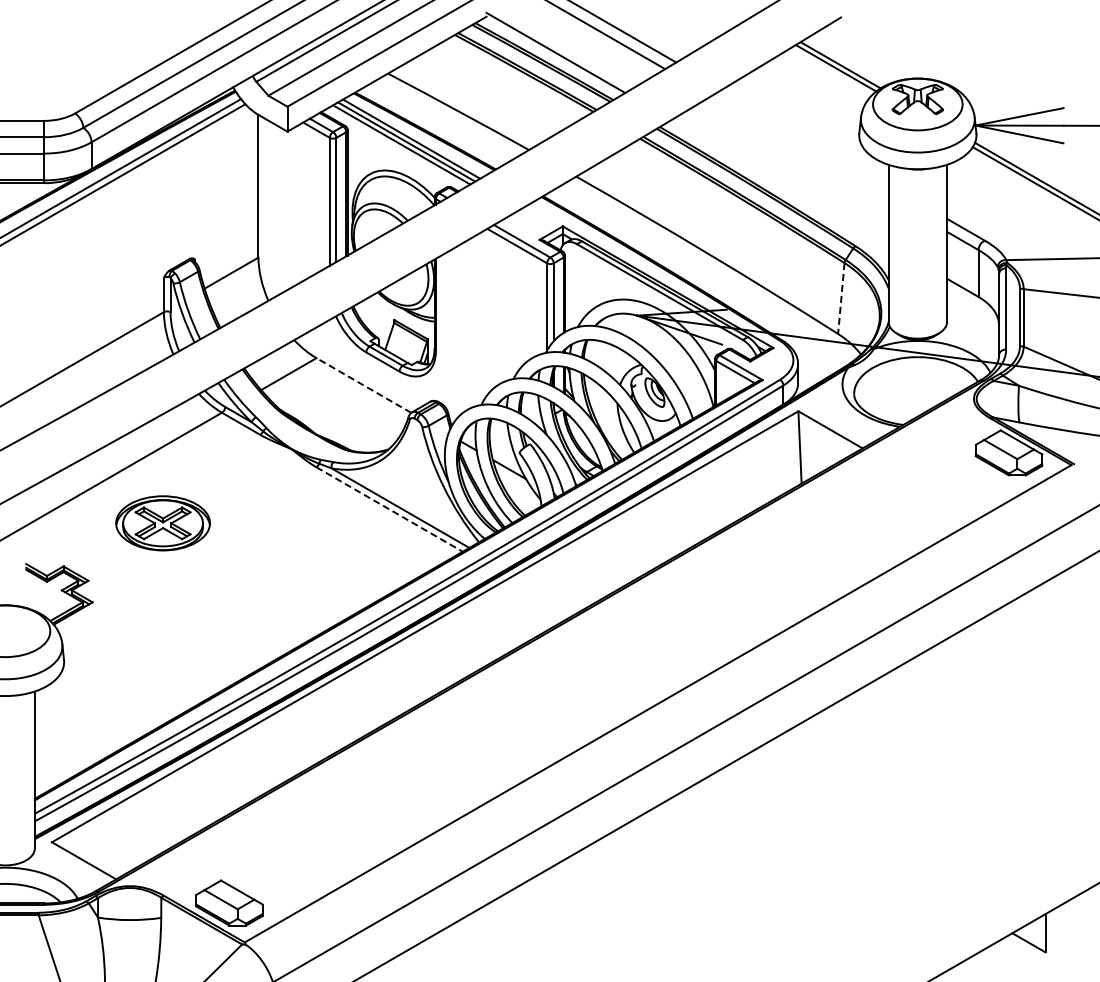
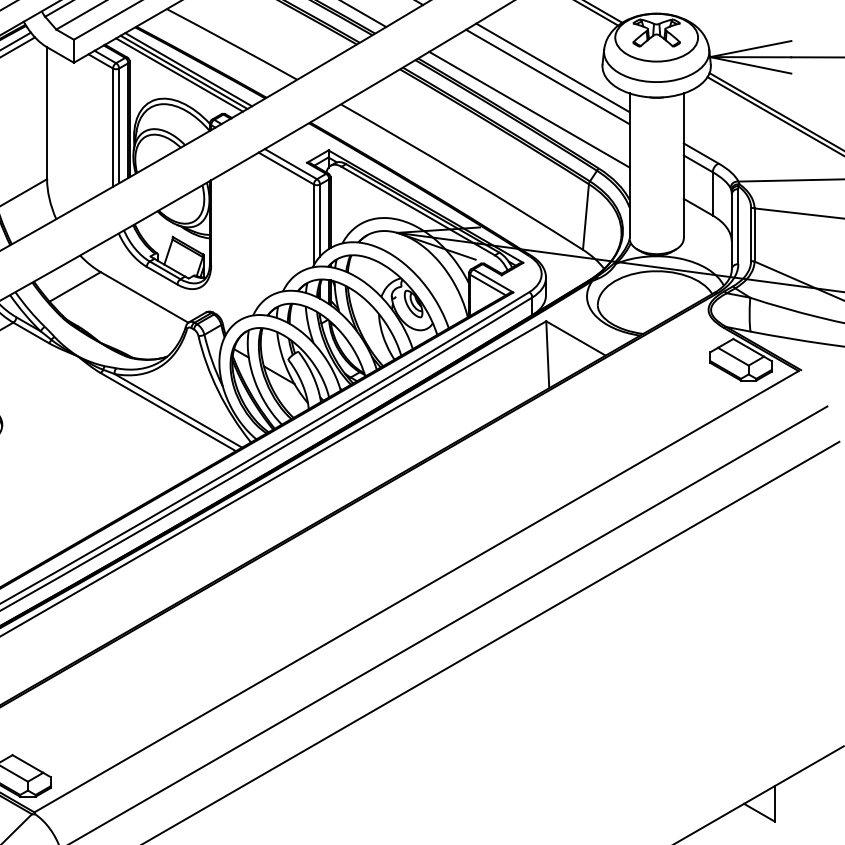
line: (805, 137) -> (552, 68), added
line: (799, 146) -> (547, 76), added
line: (779, 181) -> (528, 108), added
line: (841, 298) -> (586, 217), dashed -> solid
line: (363, 385) -> (144, 297), dashed -> solid
line: (389, 509) -> (168, 412), dashed -> solid

